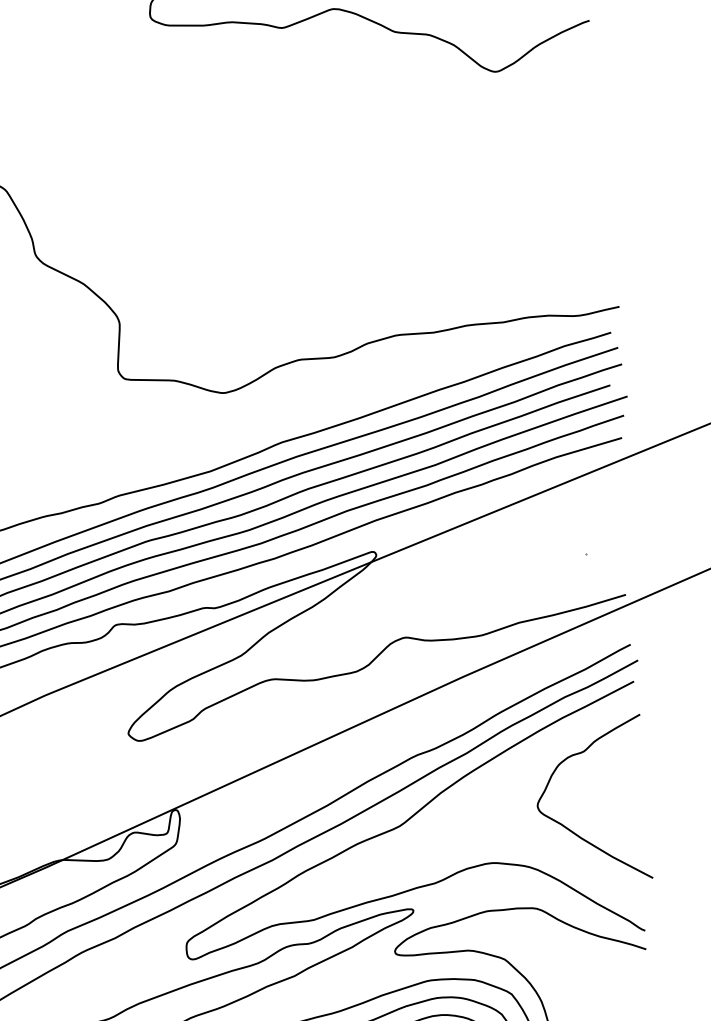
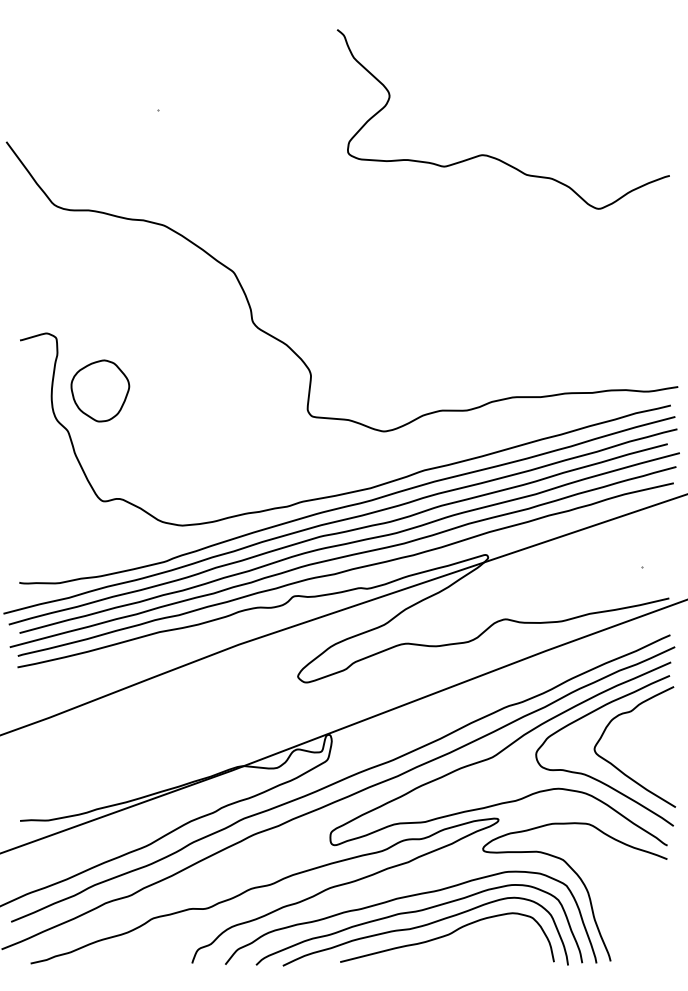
curve: (537, 843) -> (592, 776), added

